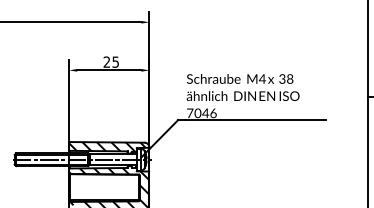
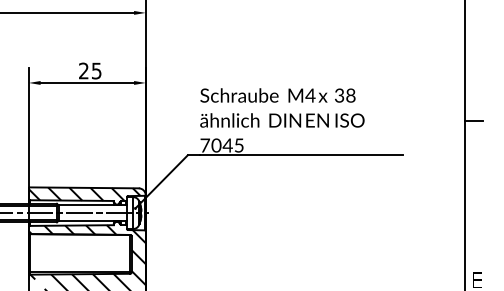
text: (213, 113) -> (239, 145), 7046 -> 7045

